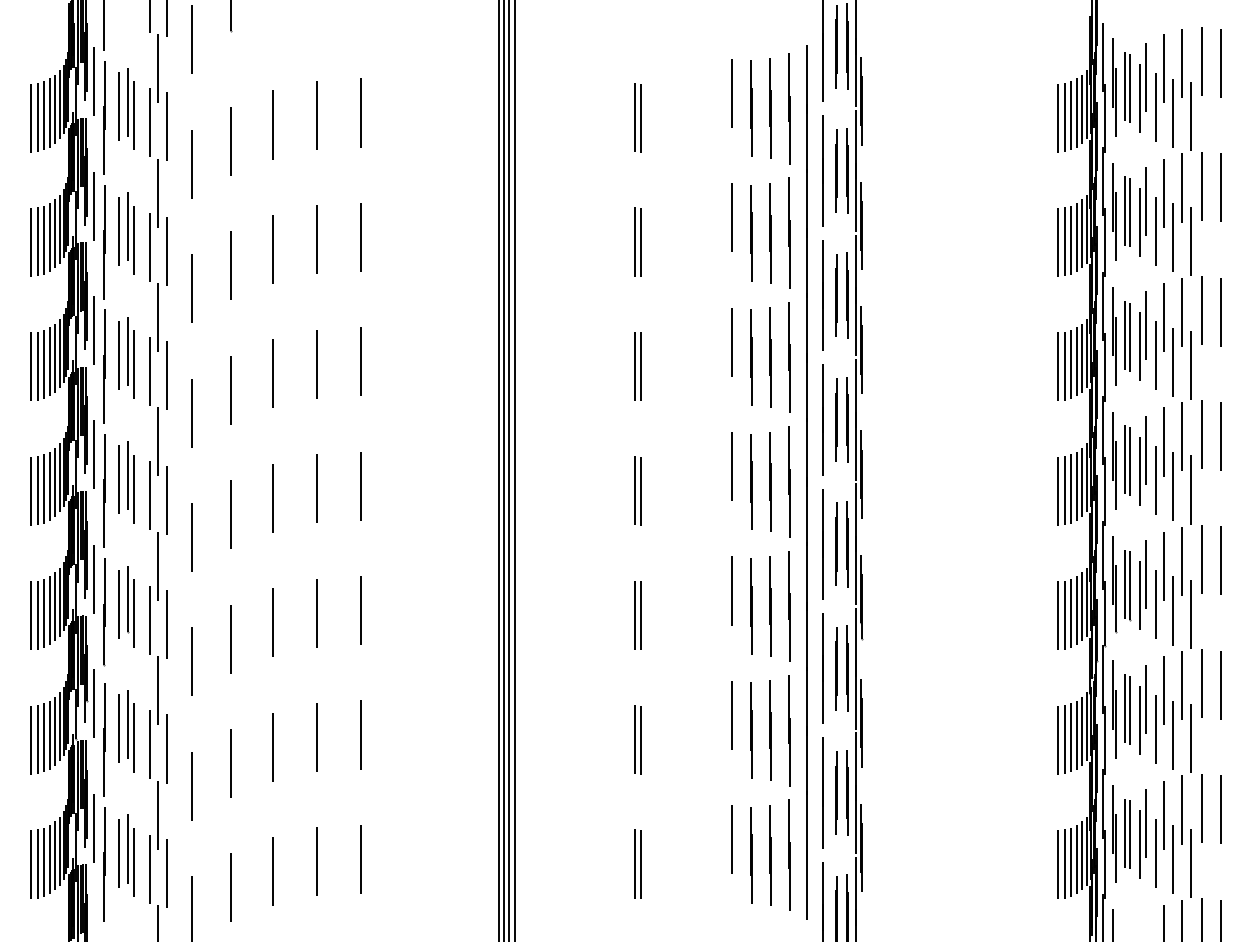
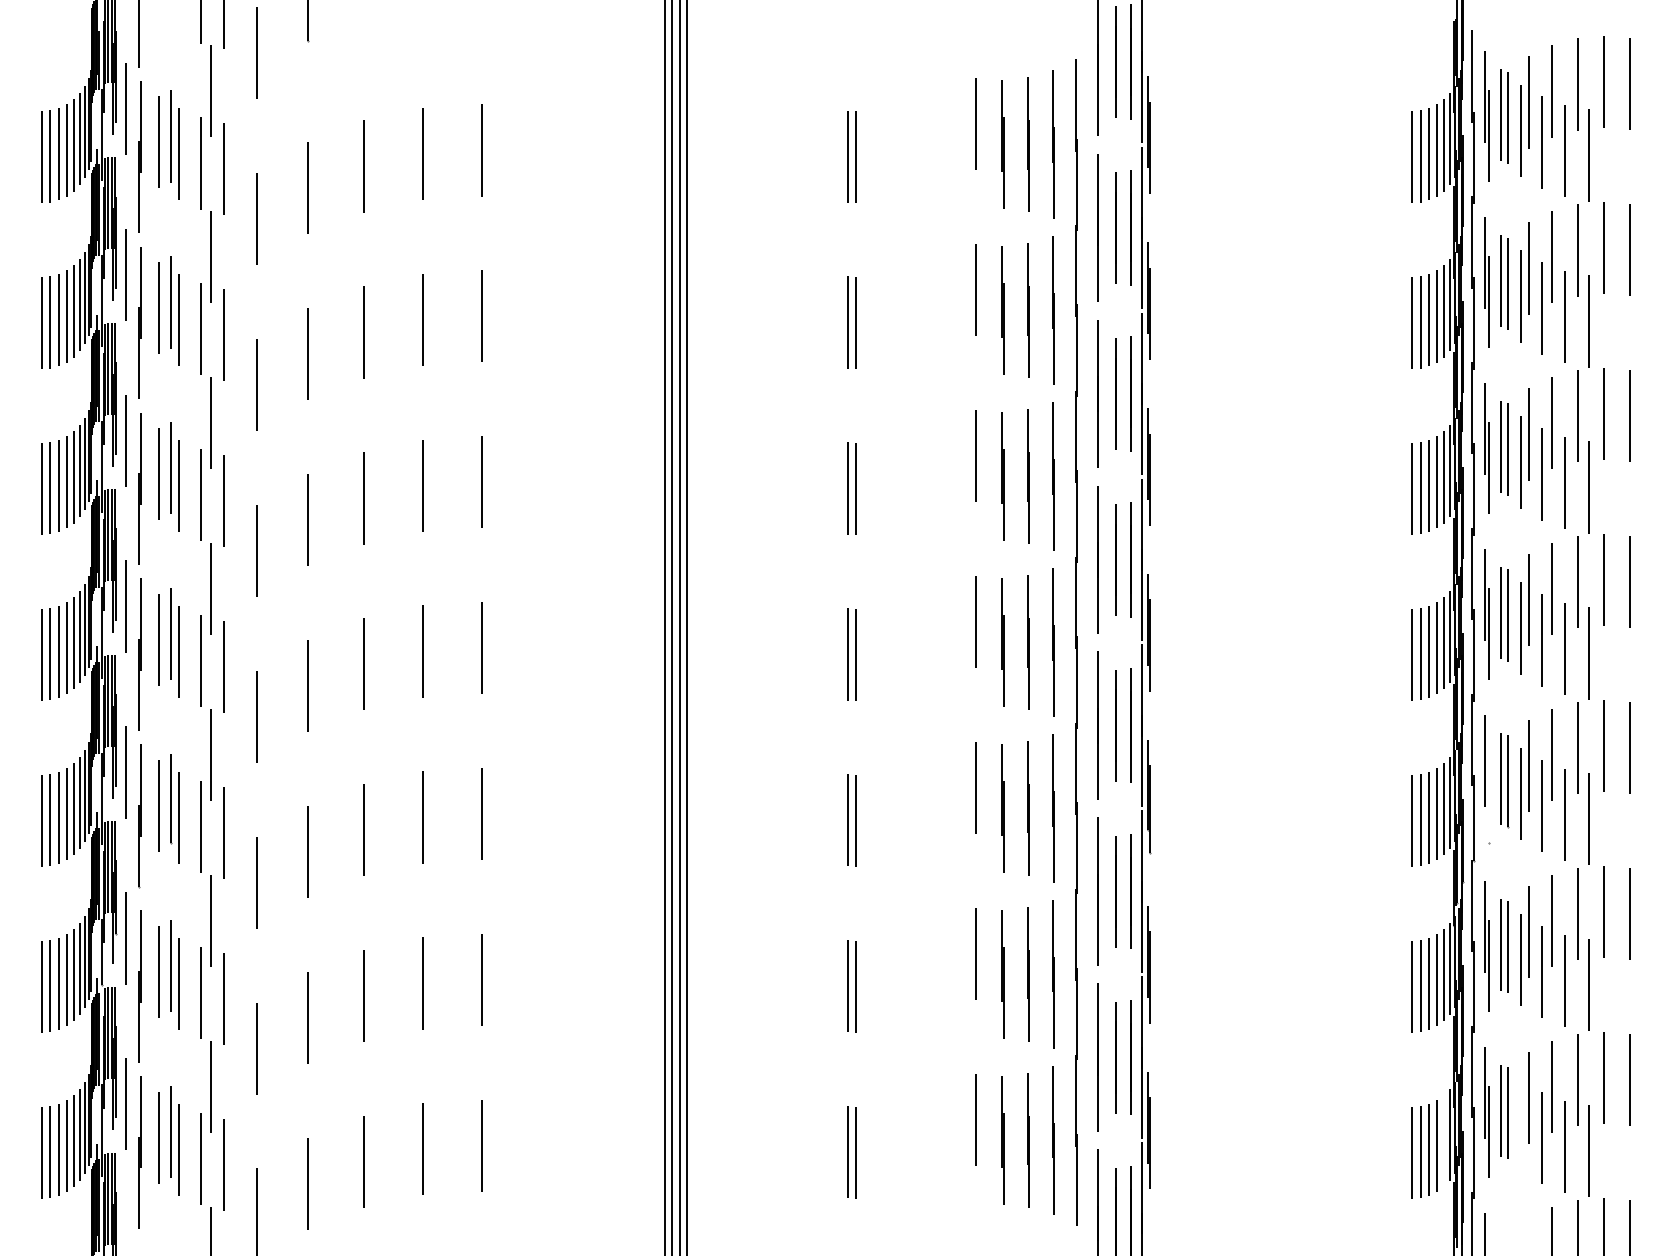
line: (1116, 598) -> (1489, 797), removed
line: (1139, 844) -> (1520, 1126), removed
line: (1082, 855) -> (1444, 1141), removed

